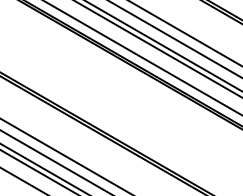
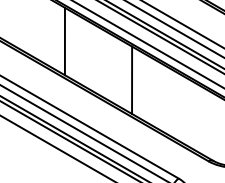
line: (52, 61) -> (64, 41), added
line: (135, 107) -> (132, 79), added

